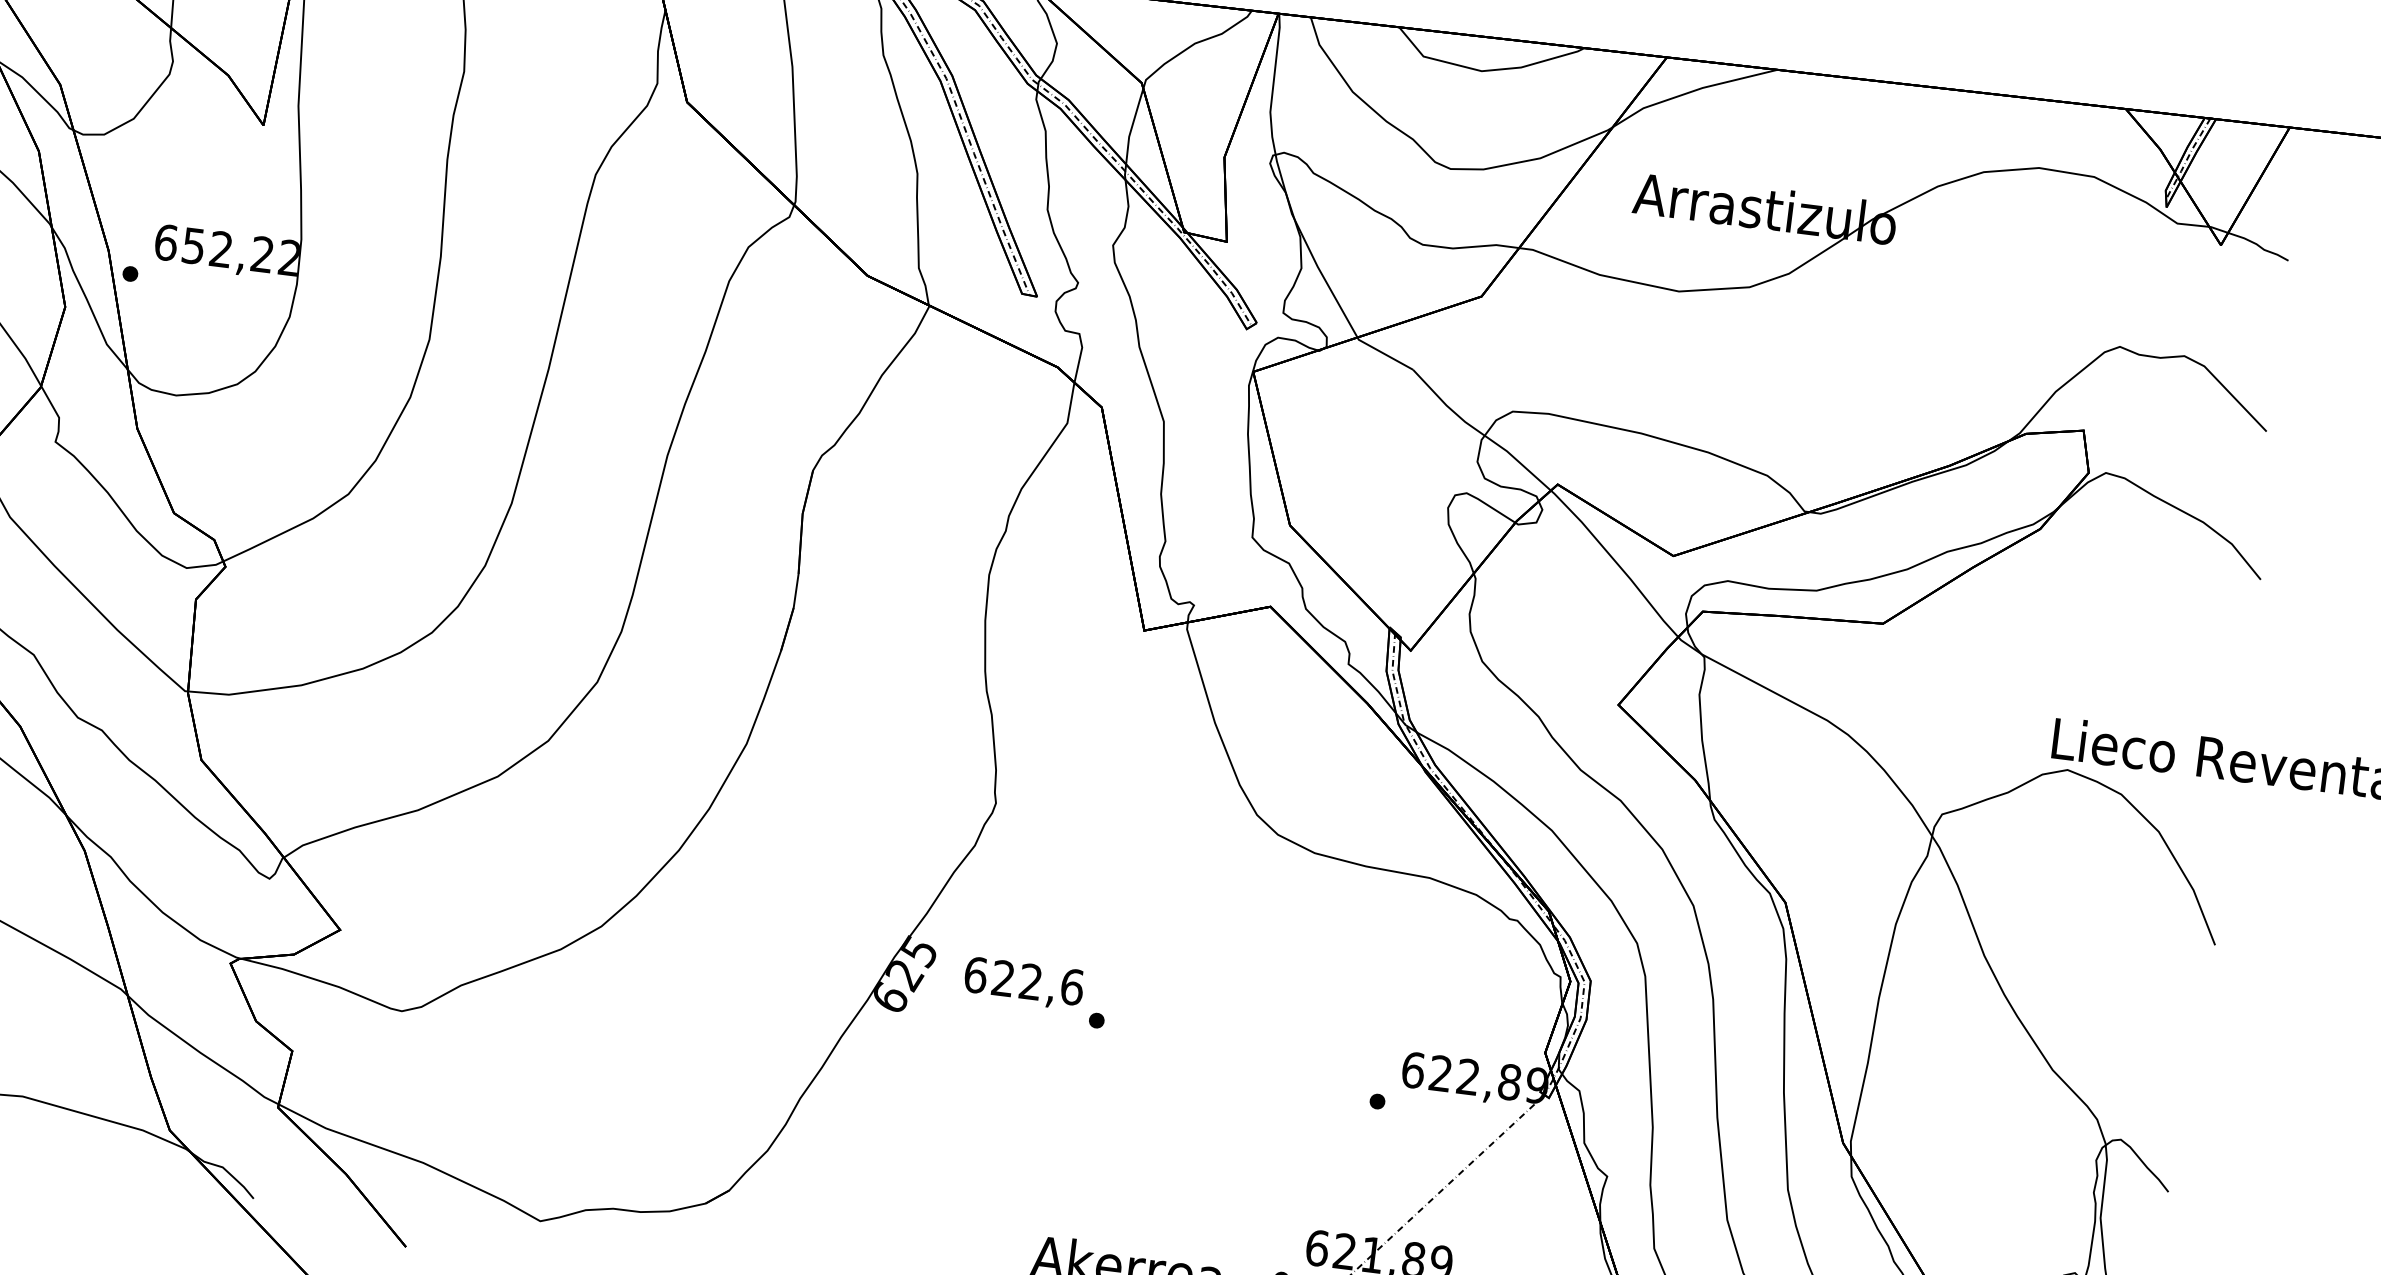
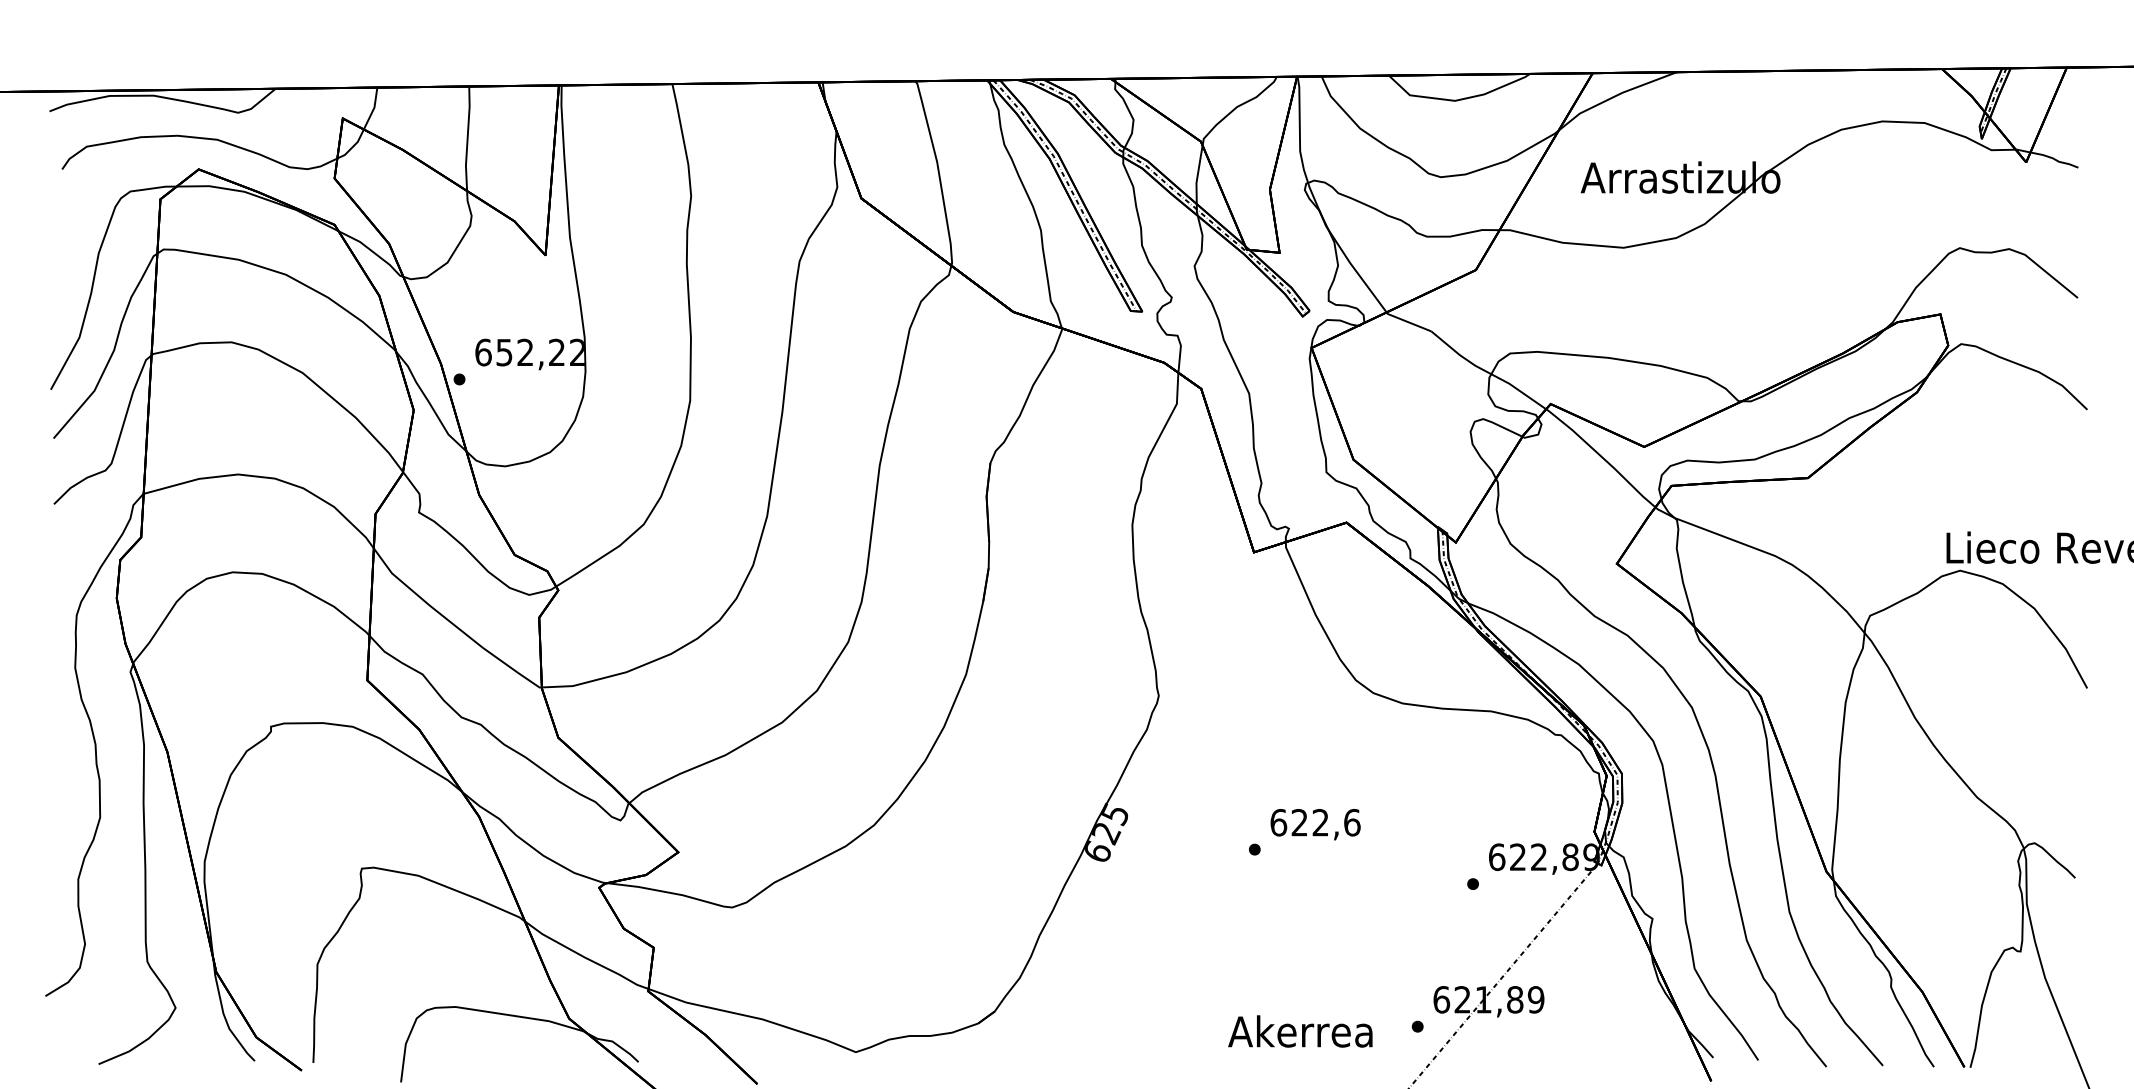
text: (1023, 983) -> (1315, 824), moved

